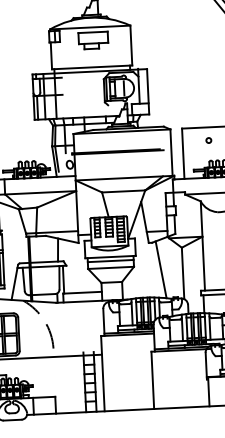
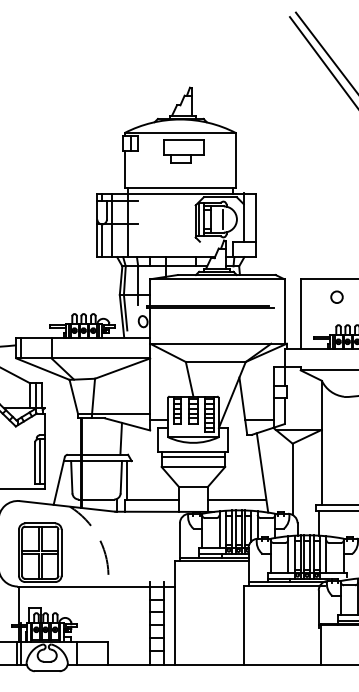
circle: (208, 140) -> (336, 296), size x1.67
line: (143, 289) -> (236, 499), added

